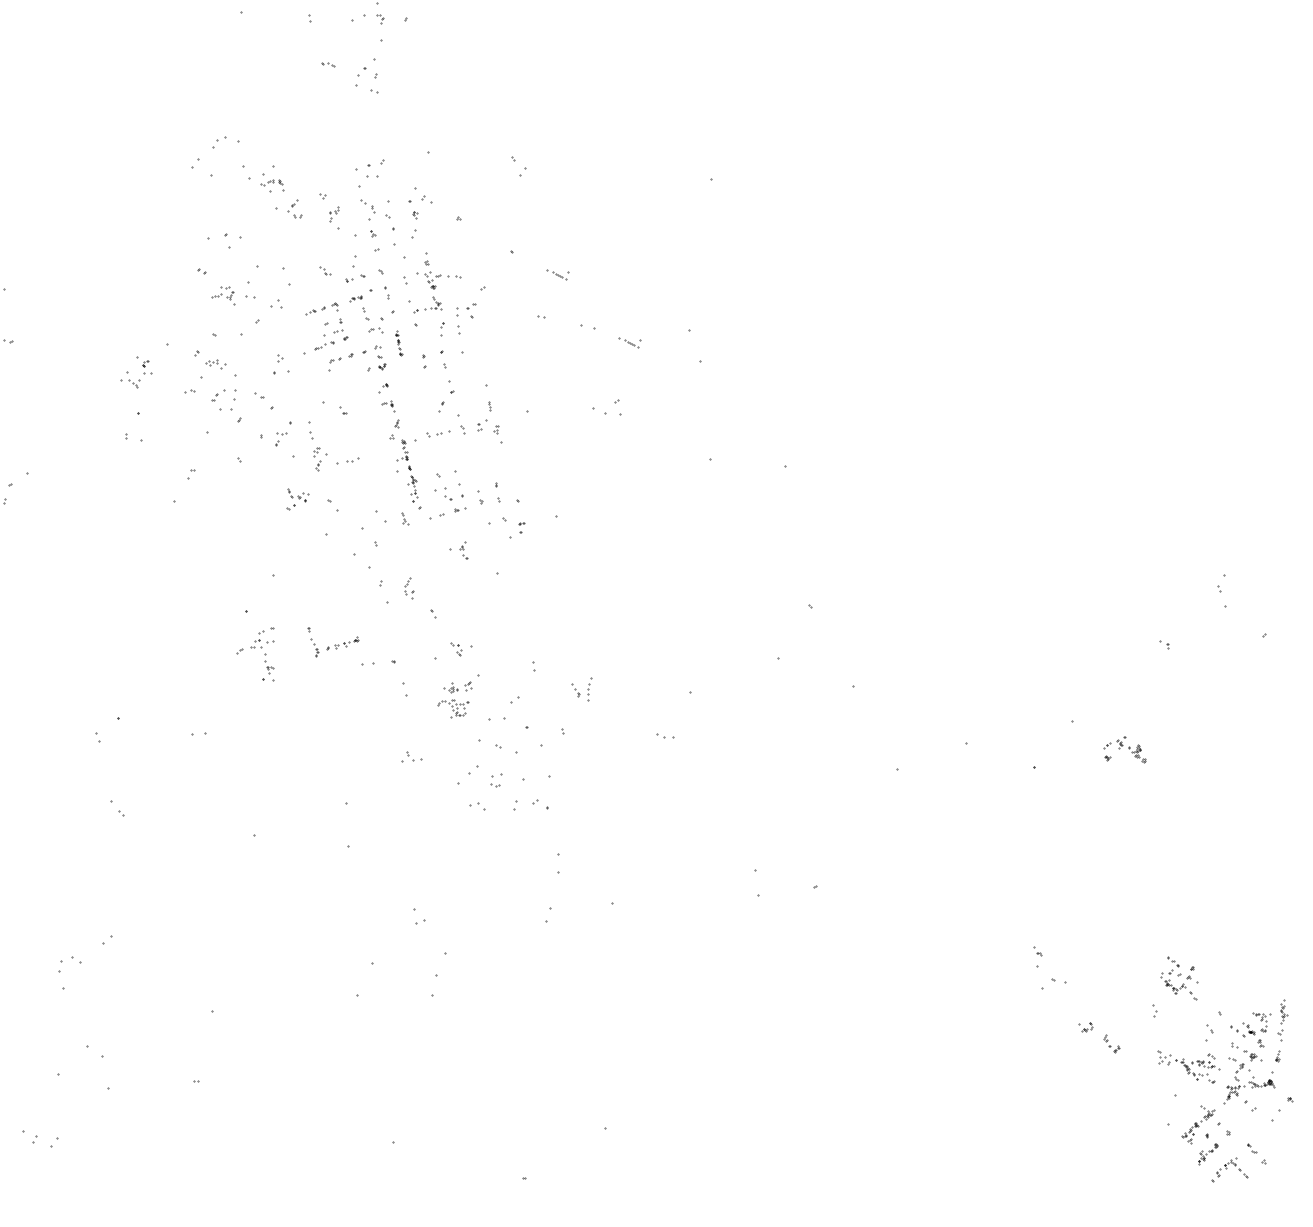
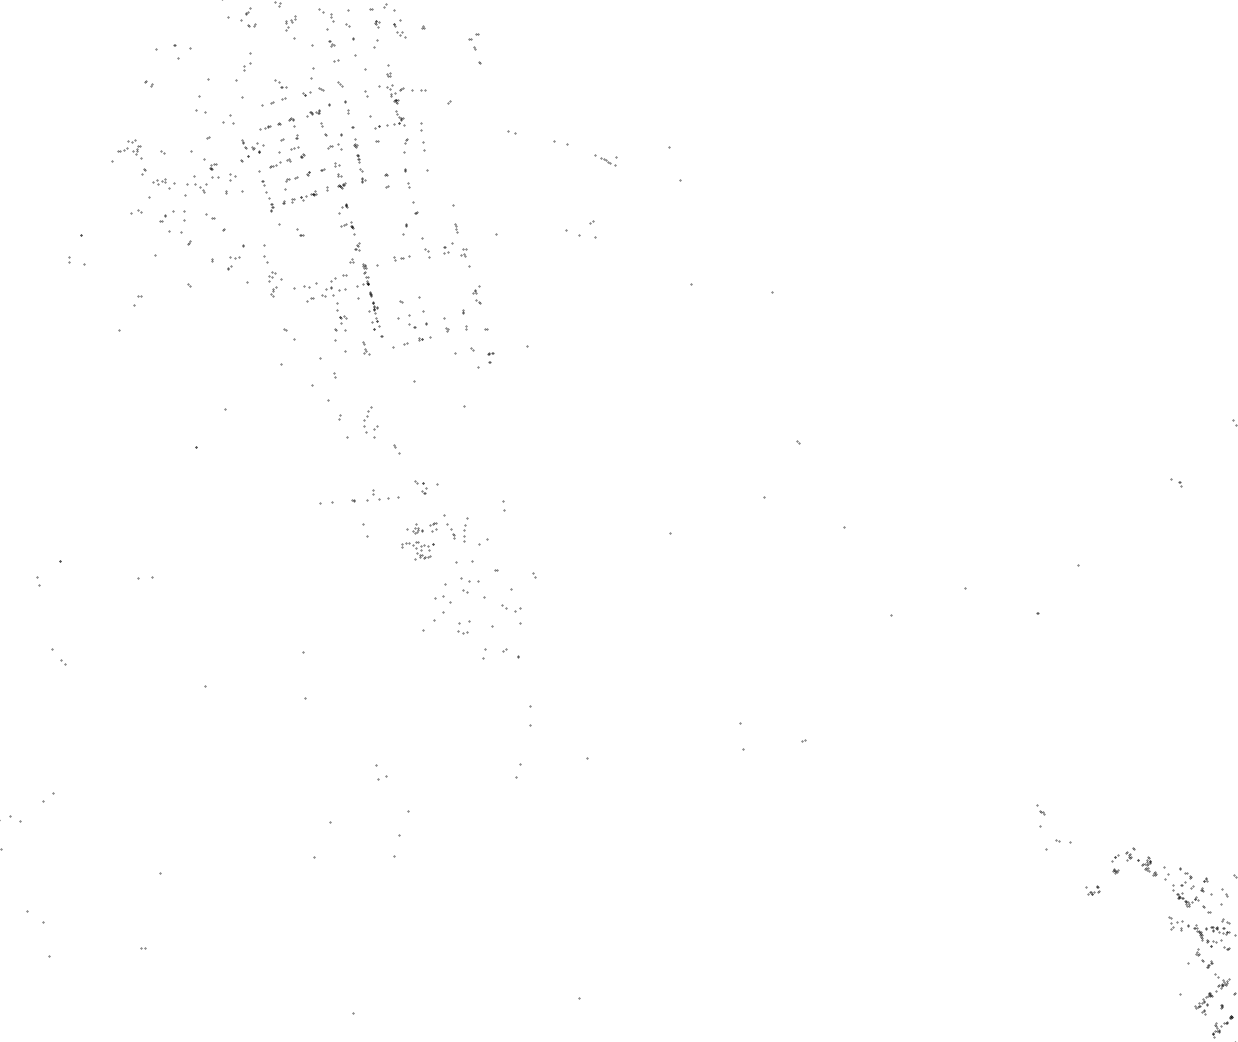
part: (436, 219) -> (399, 28), added
part: (293, 250) -> (247, 62), added
part: (557, 274) -> (528, 87), removed
part: (318, 287) -> (273, 101), added
part: (223, 295) -> (129, 149), moved
part: (471, 310) -> (474, 41), moved
part: (398, 343) -> (359, 161), size x1.67
part: (143, 373) -> (210, 177), moved
part: (438, 434) -> (401, 258), size x0.62
part: (297, 499) -> (251, 150), moved
part: (463, 550) -> (476, 294), moved
part: (409, 588) -> (370, 422), size x1.43
part: (333, 642) -> (289, 196), moved
part: (254, 648) -> (326, 296), moved
part: (581, 689) -> (457, 530), moved
part: (665, 735) -> (470, 579), moved
part: (1124, 749) -> (1133, 862), moved
part: (411, 756) -> (377, 495), moved
part: (540, 762) -> (510, 608), added
part: (477, 806) -> (443, 599), moved
part: (1179, 978) -> (1192, 891), moved
part: (1111, 1043) -> (1204, 958), moved

